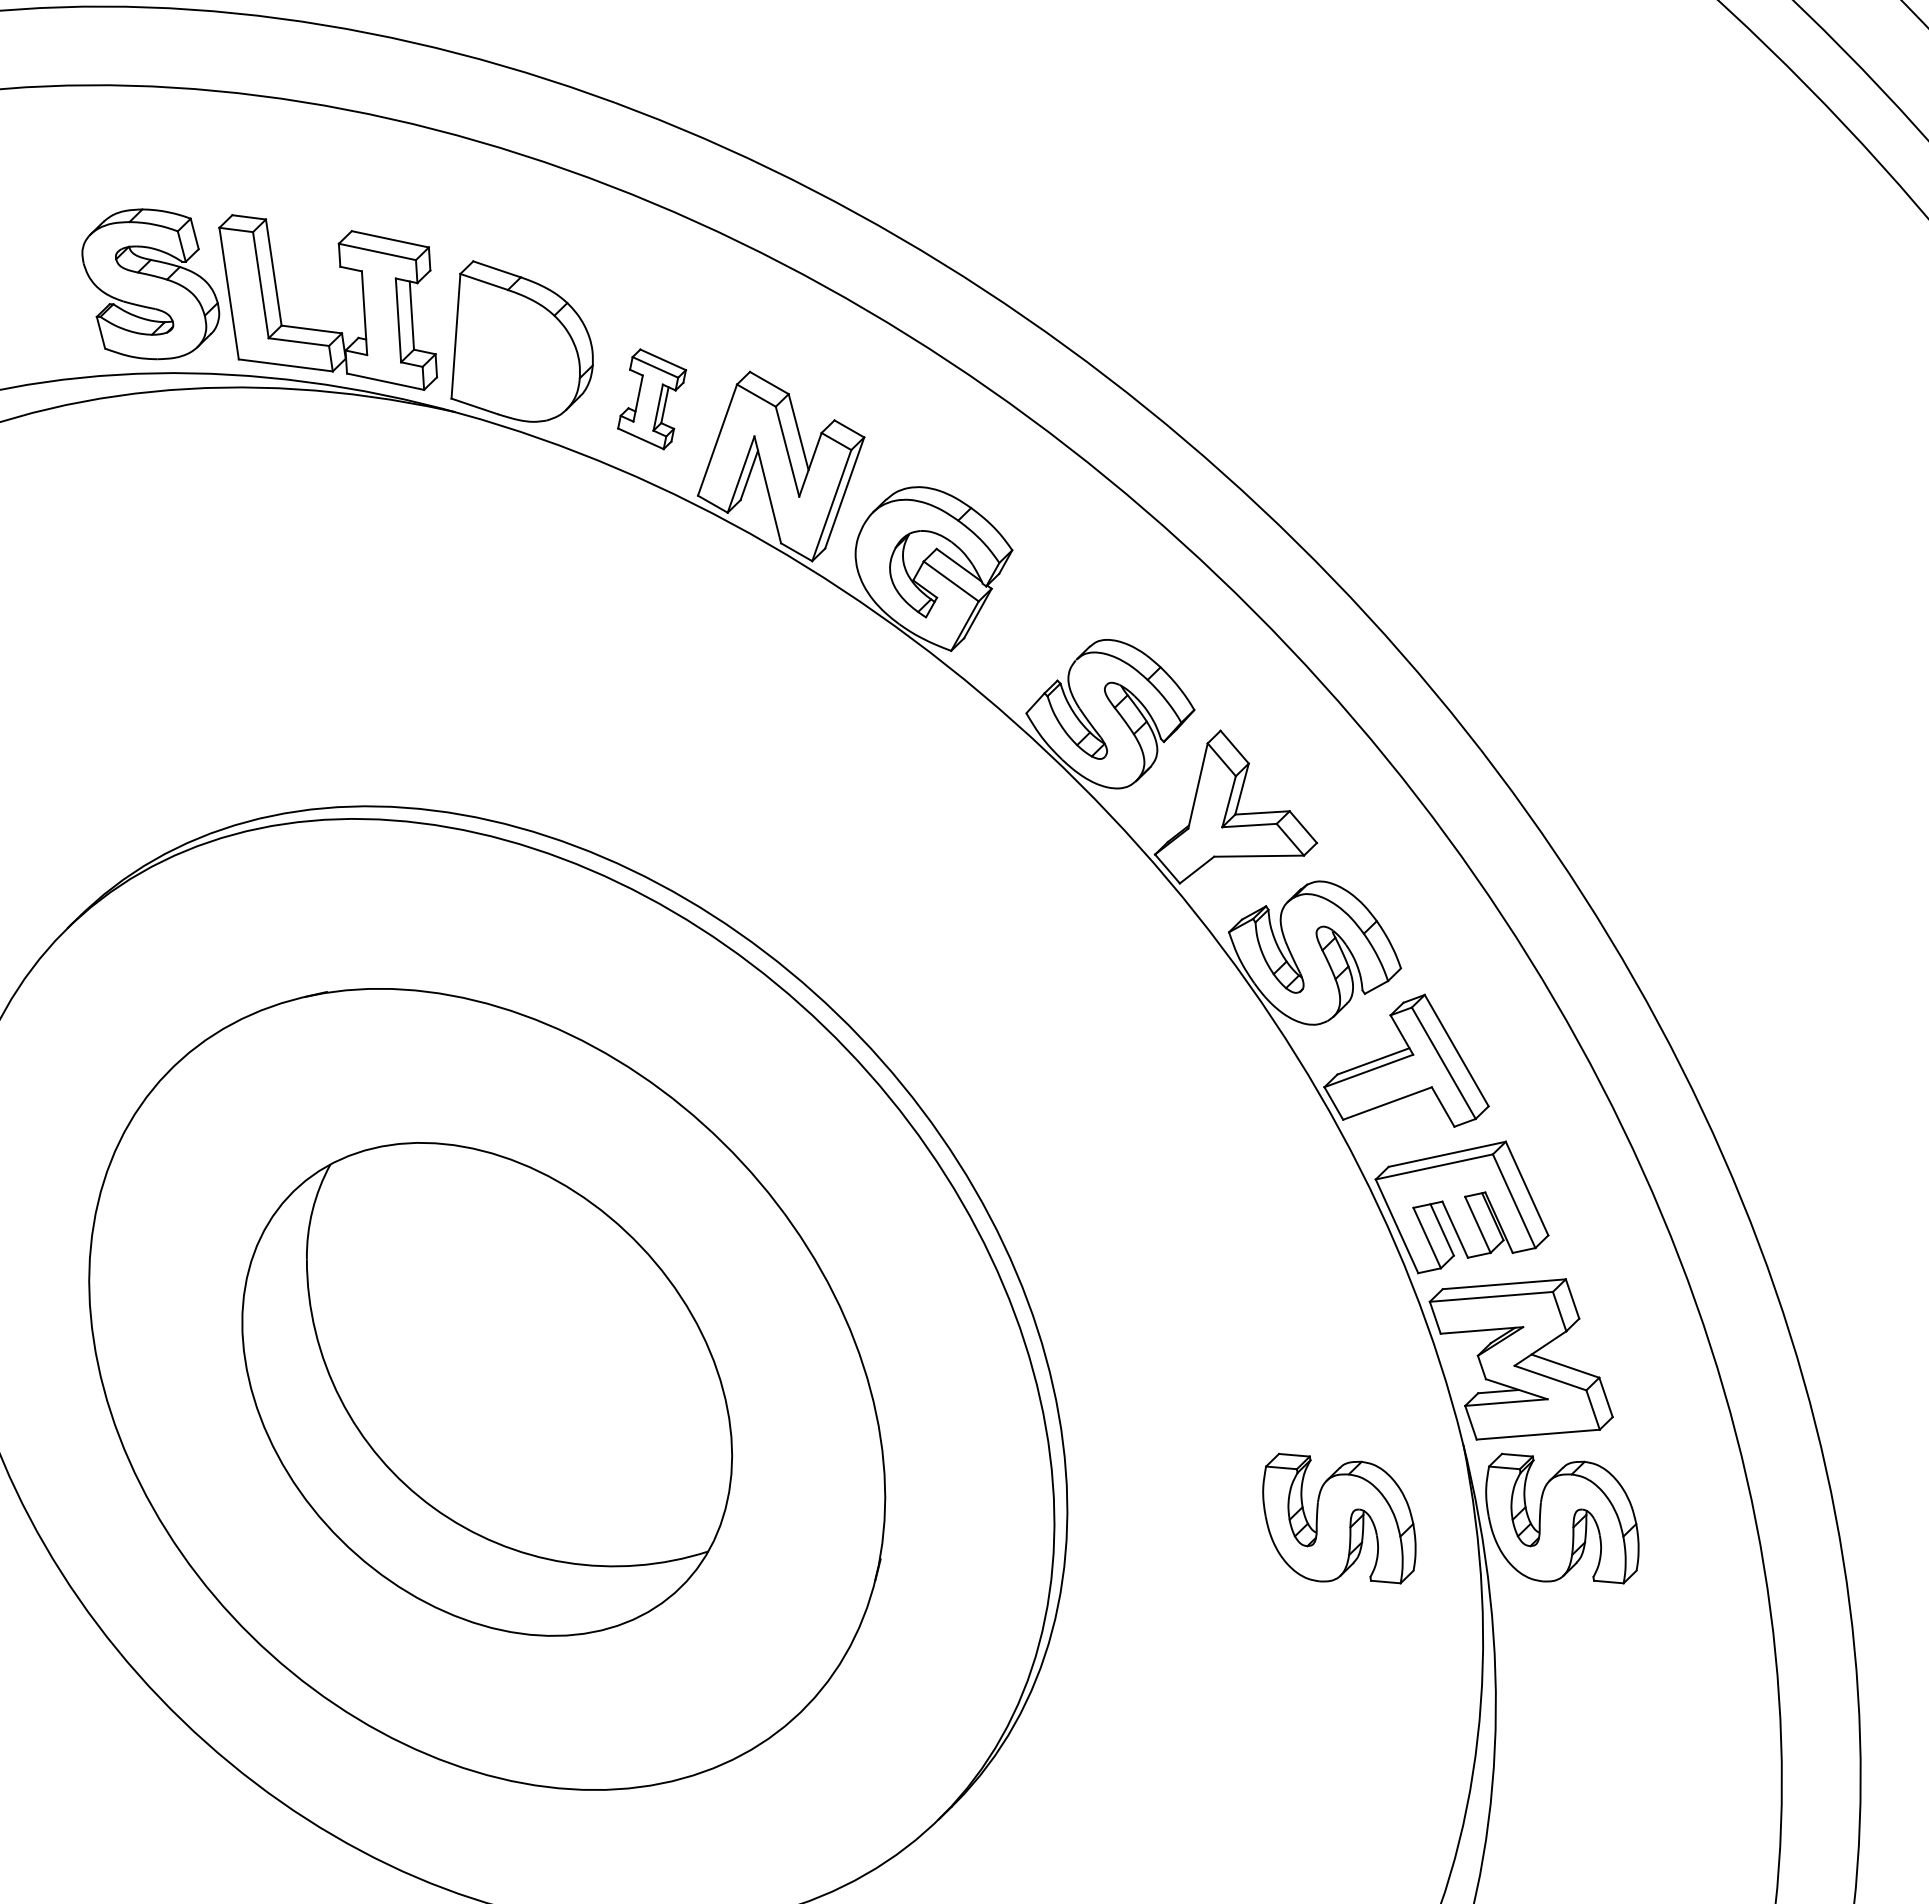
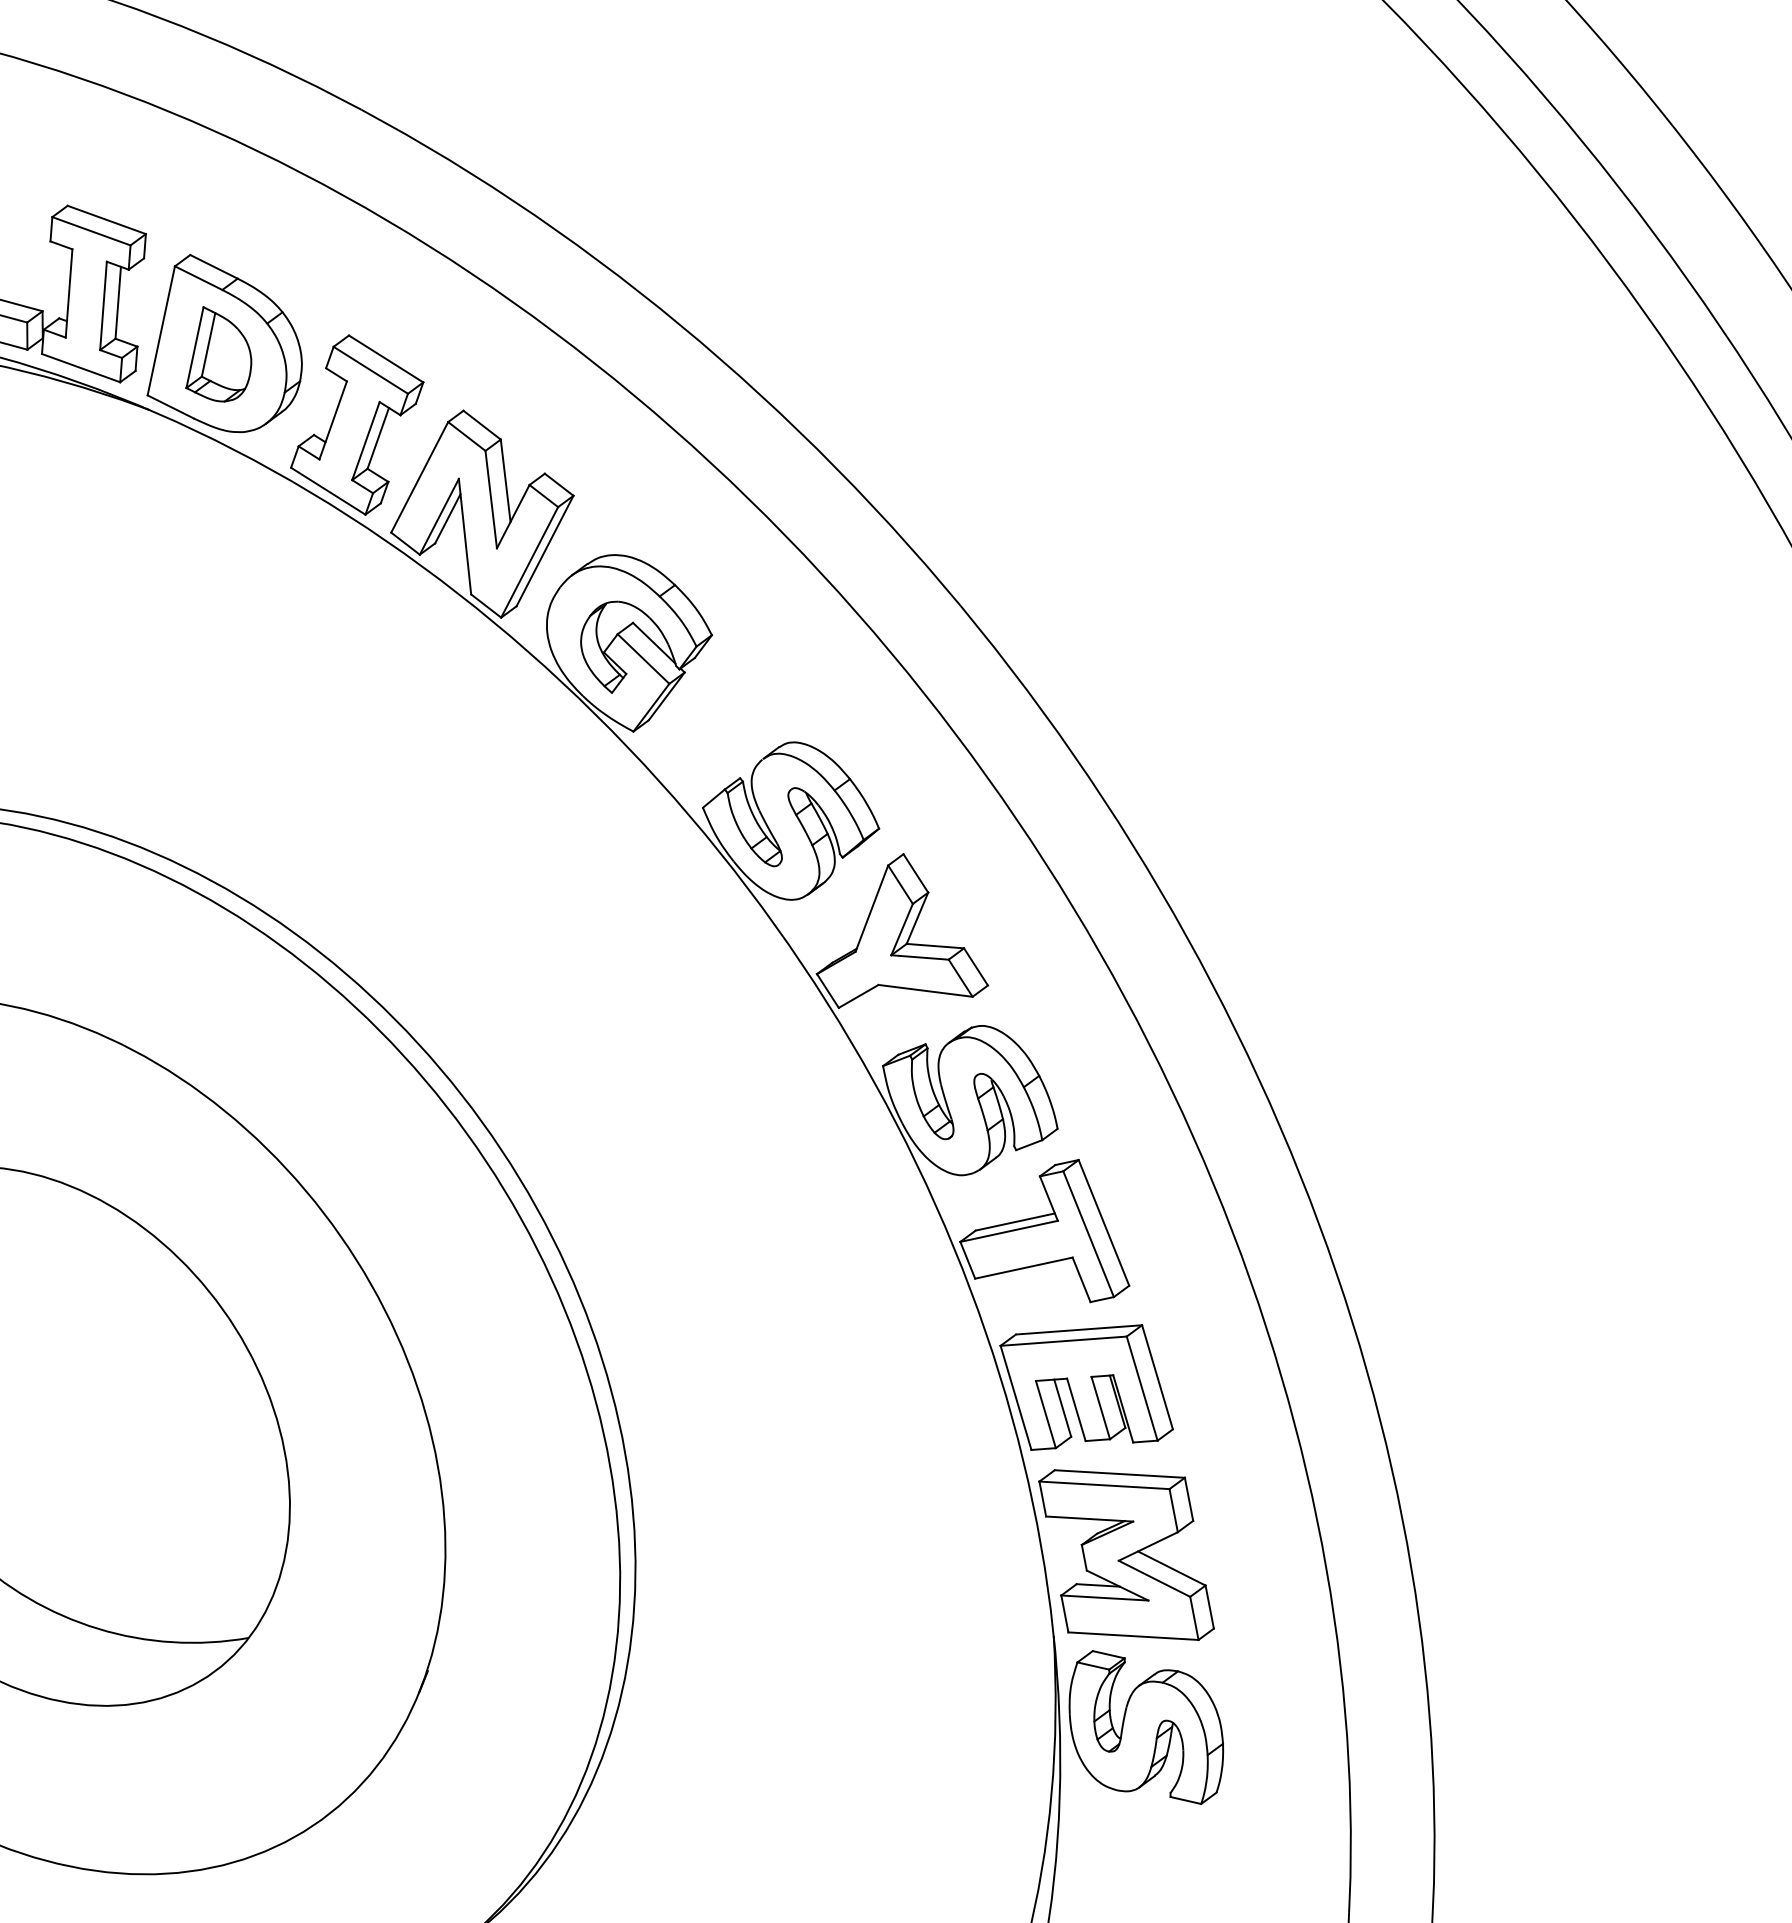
part: (515, 351) -> (221, 355), added
part: (651, 399) -> (356, 425), size x1.67
part: (1339, 1518) -> (913, 1694), removed

